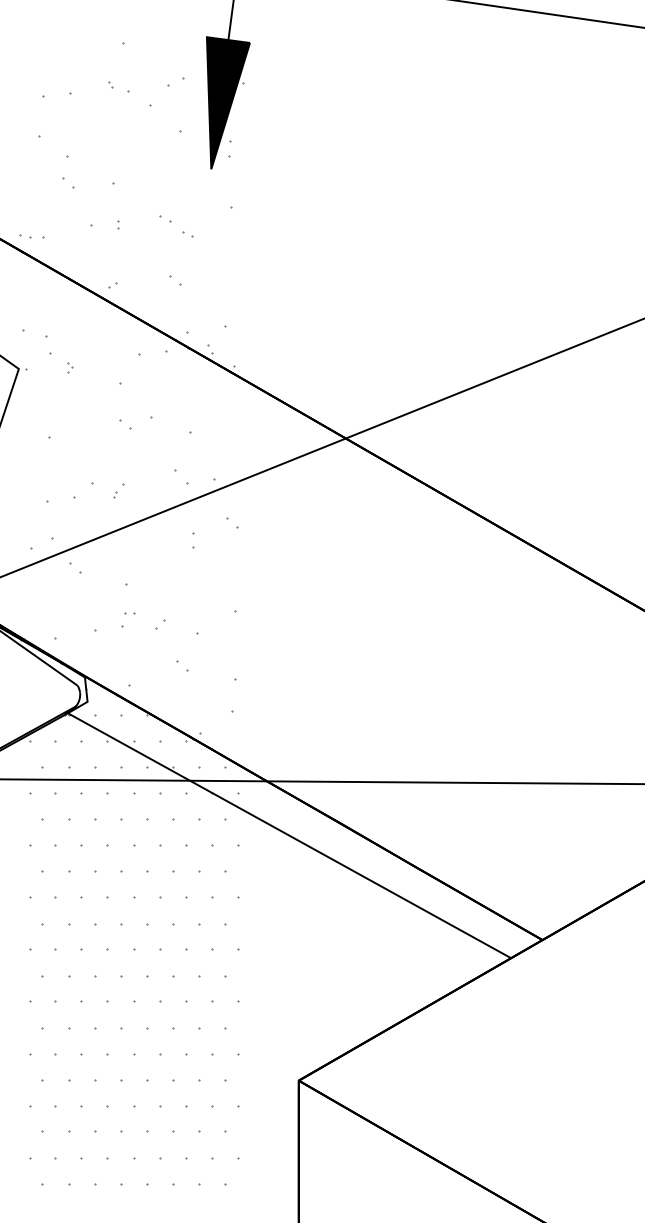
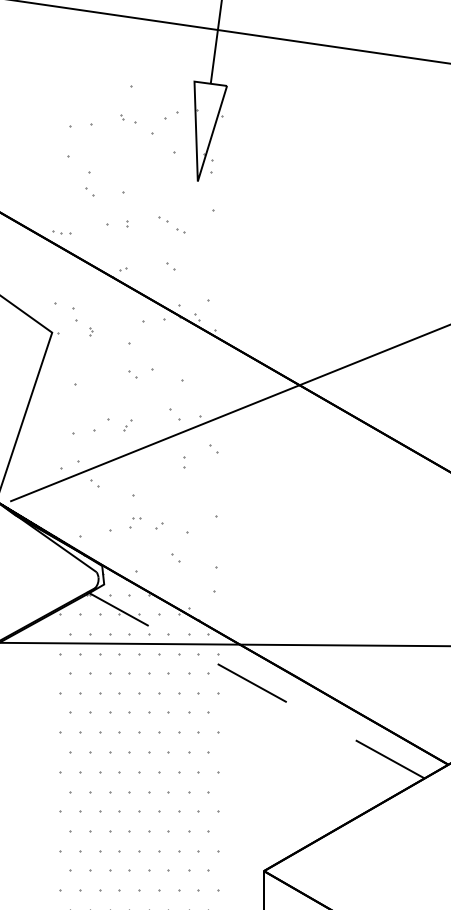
fill: (227, 103) -> (210, 131), removed
line: (288, 835) -> (256, 685), solid -> dashed

